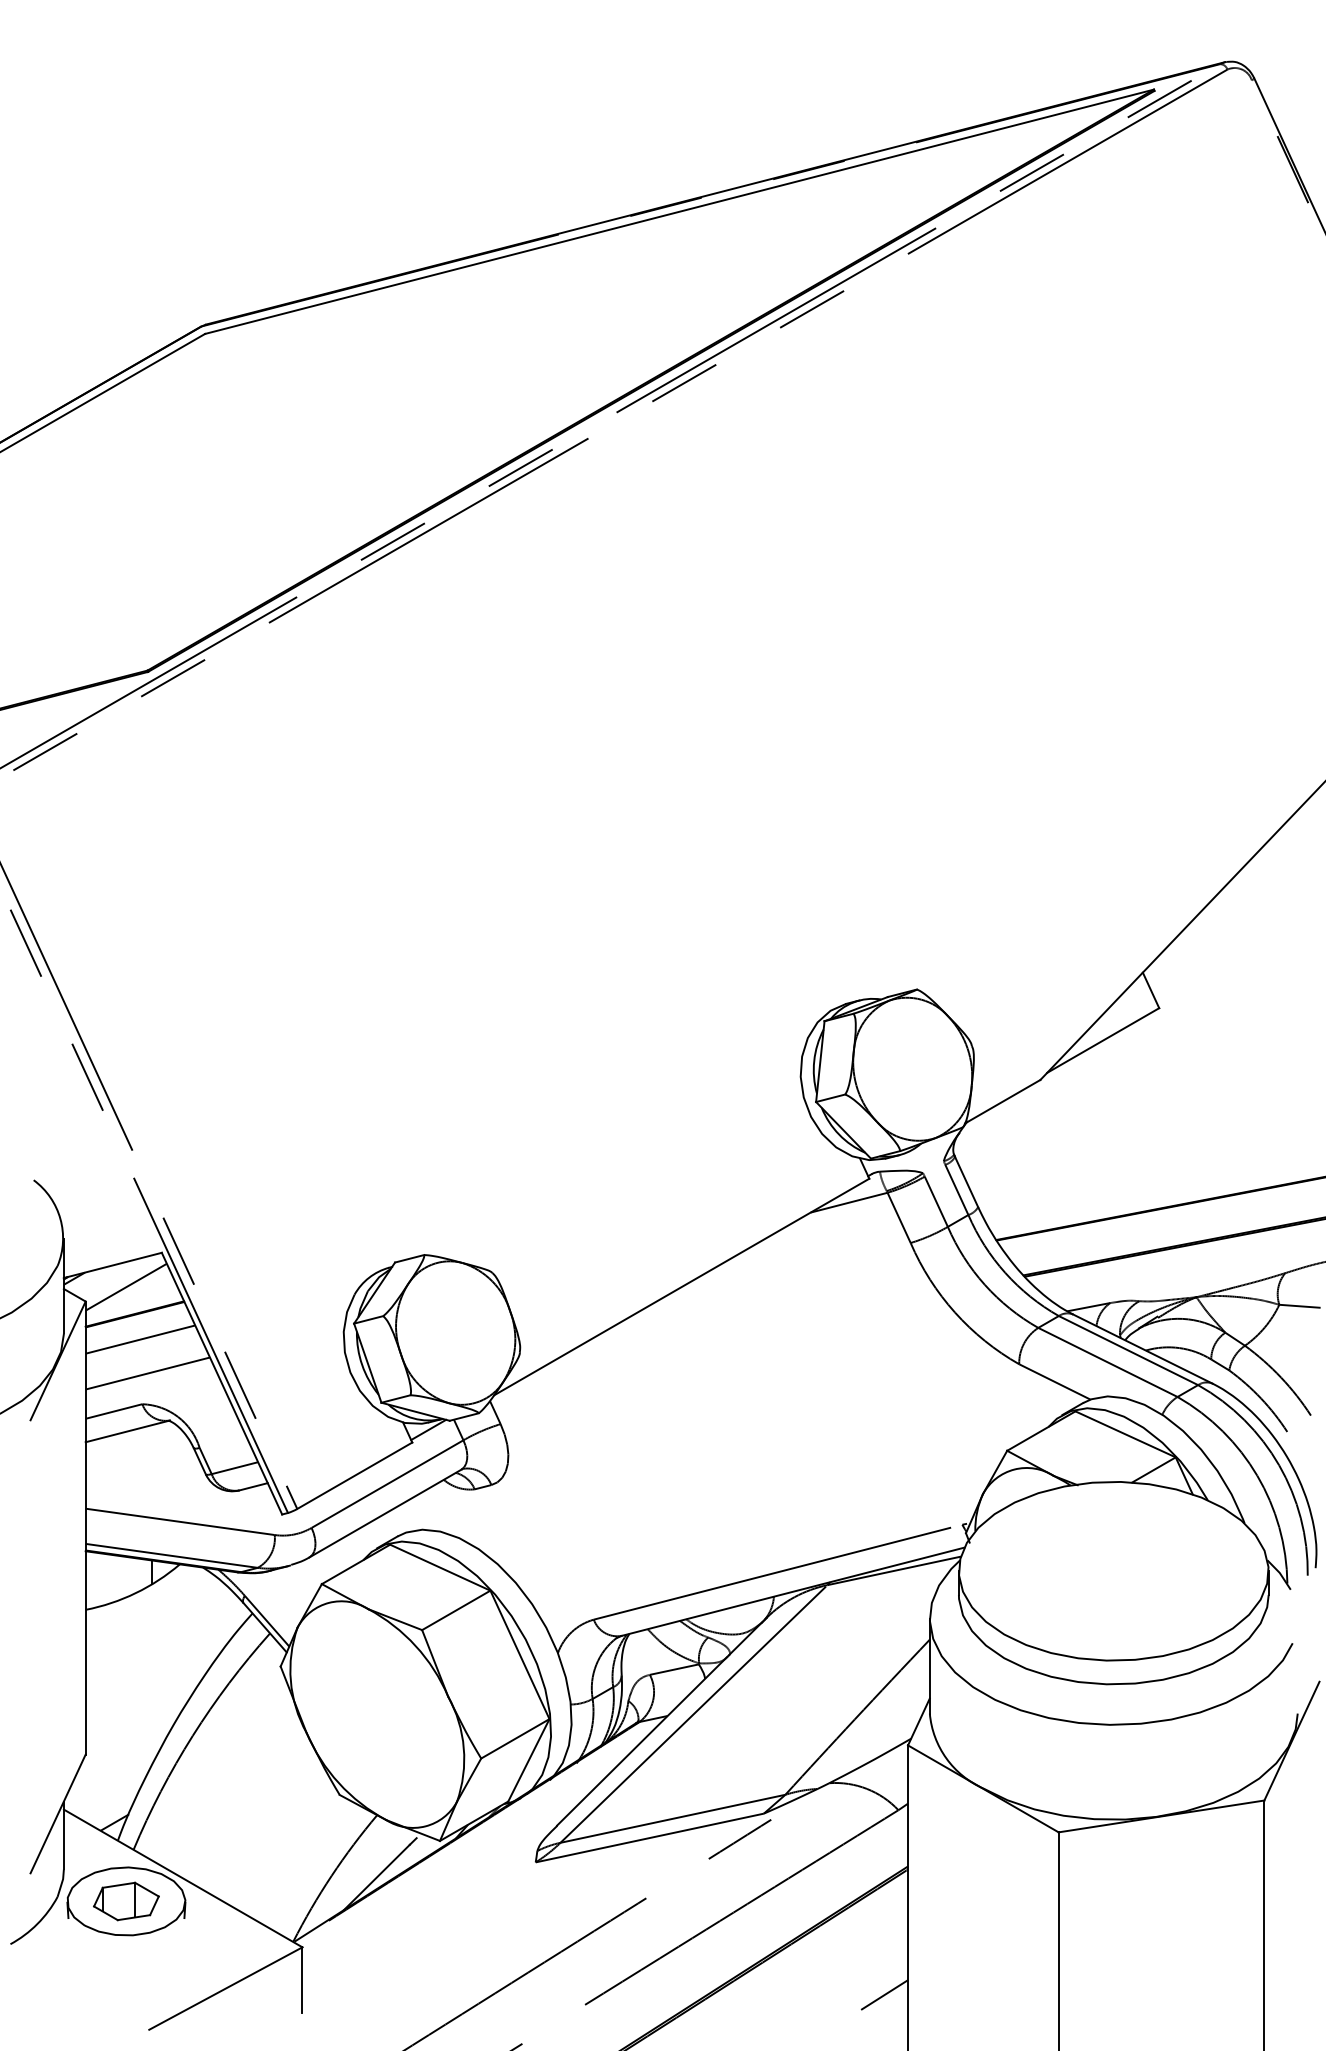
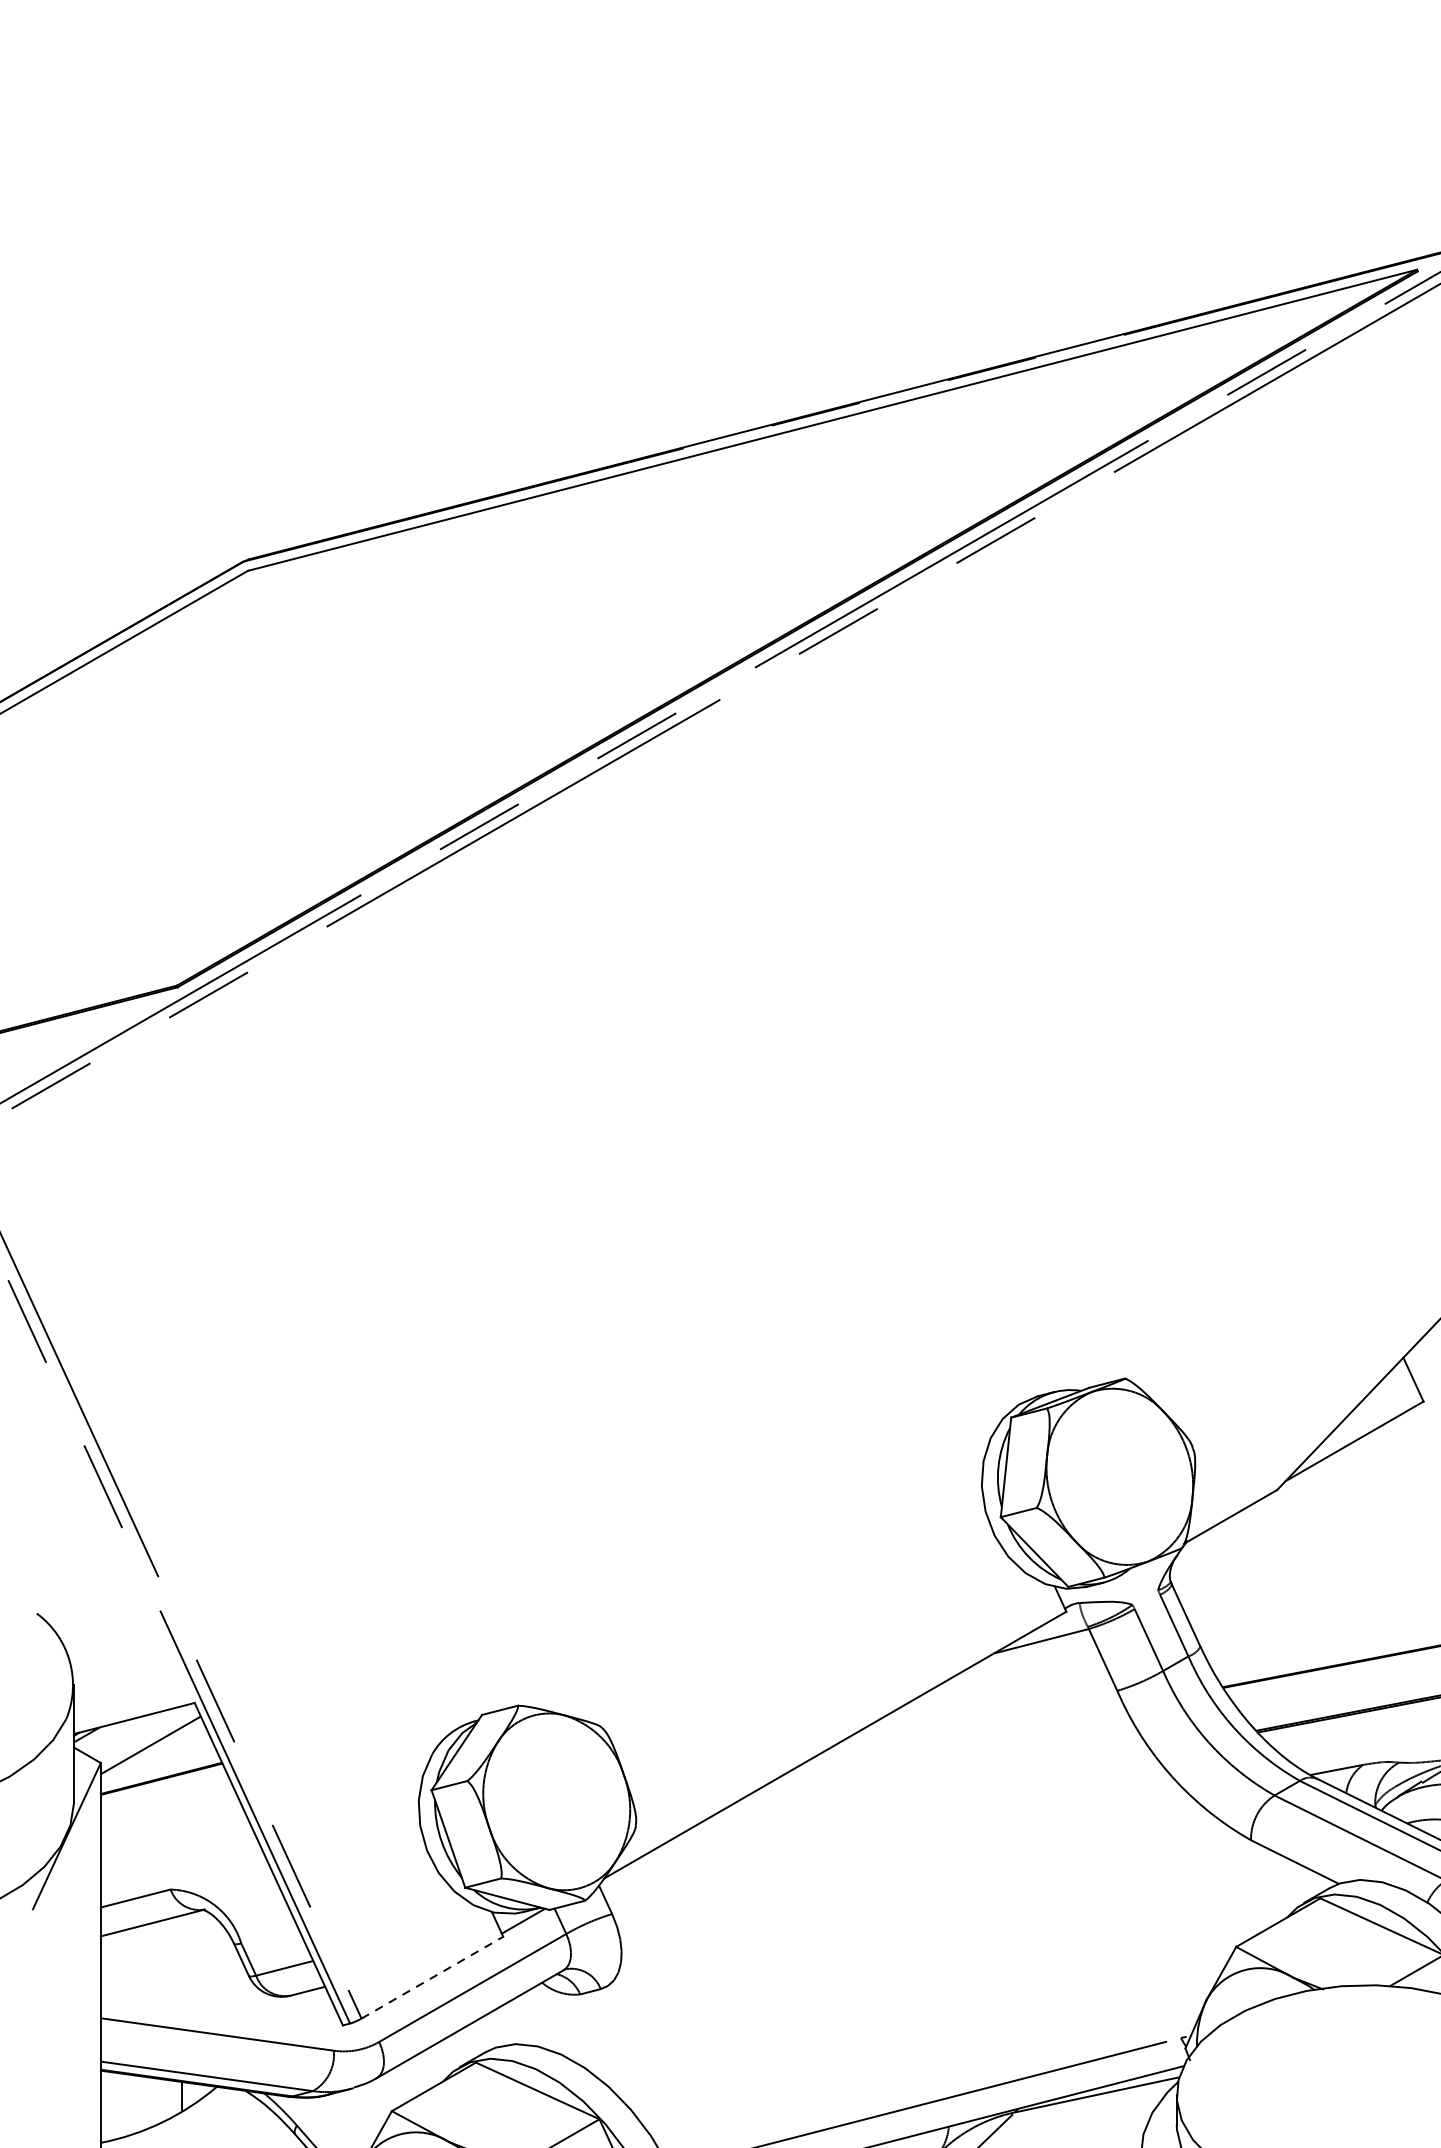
line: (140, 1339) -> (168, 1809), removed
line: (147, 1373) -> (177, 1851), removed
line: (355, 1475) -> (433, 1977), solid -> dashed

